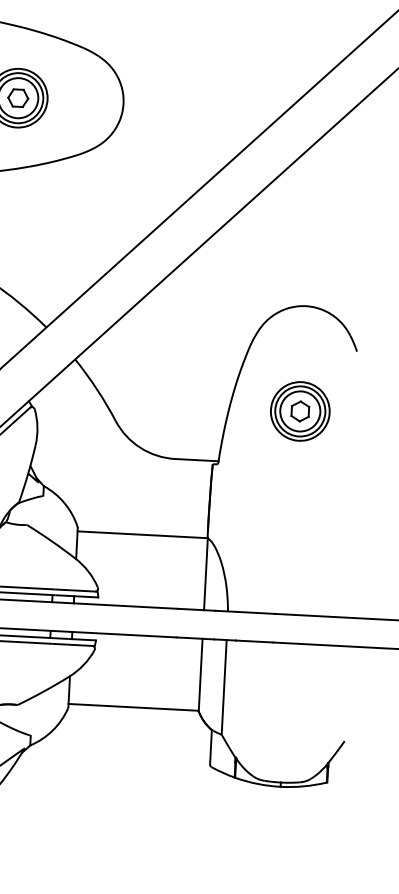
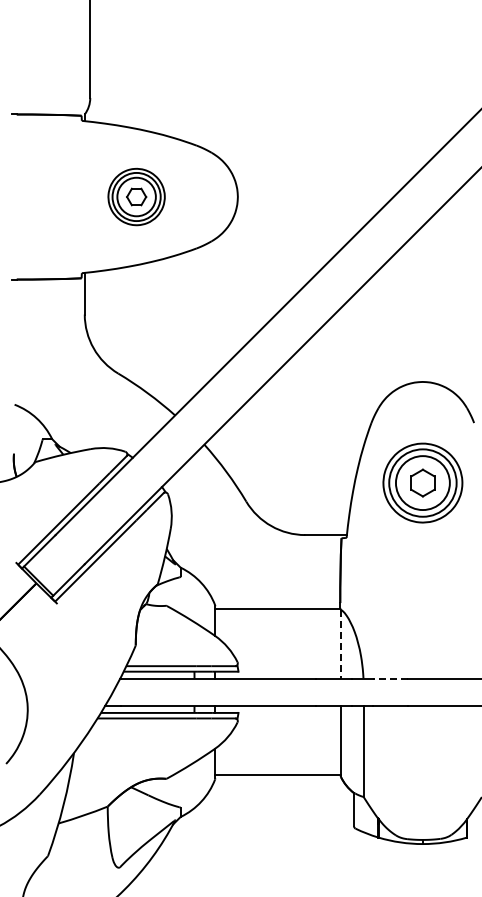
part: (299, 411) -> (422, 483), size x1.4
line: (205, 574) -> (340, 644), solid -> dashed
line: (256, 612) -> (390, 678), solid -> dashed

